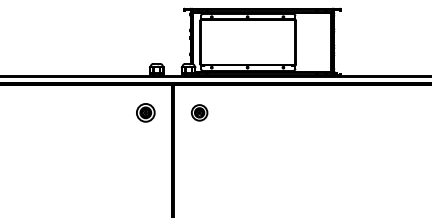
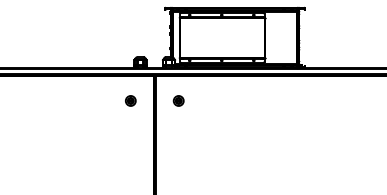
part: (145, 112) -> (130, 100), size x0.62
part: (199, 112) -> (178, 100), size x0.71

